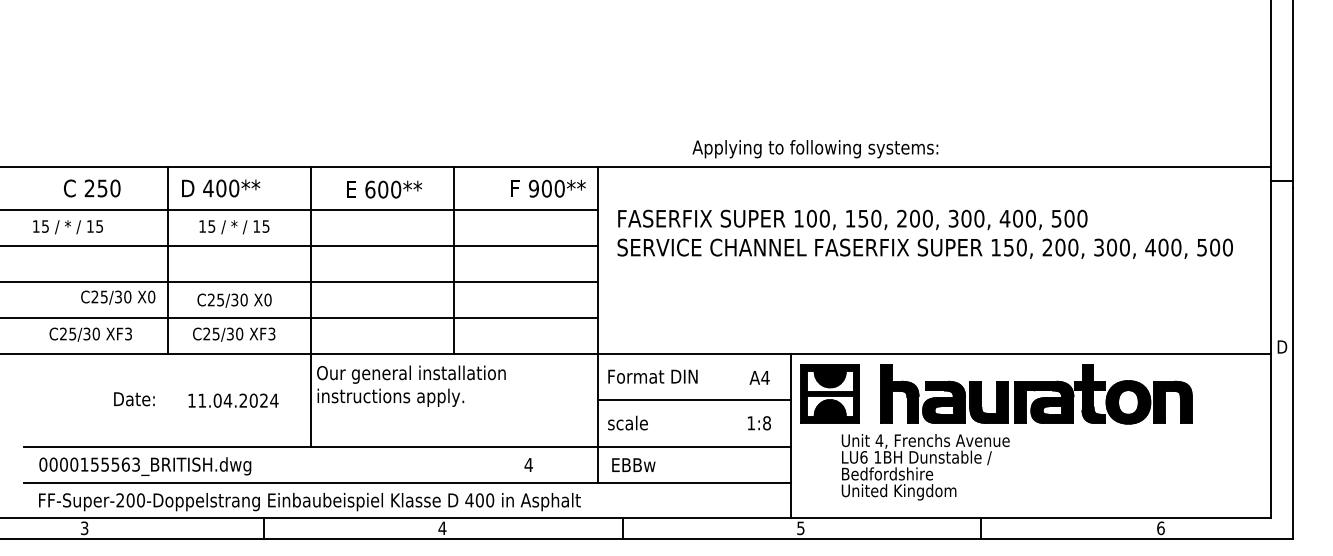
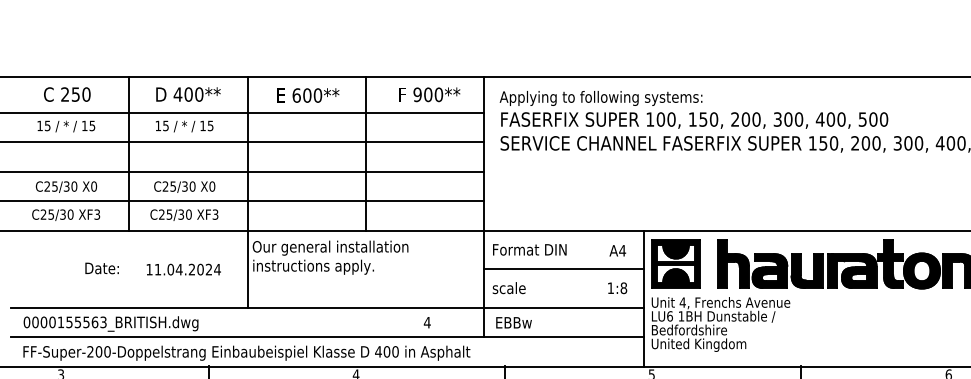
text: (815, 149) -> (601, 98), moved
text: (221, 188) -> (188, 94), moved
text: (548, 188) -> (429, 94), moved
text: (67, 227) -> (65, 126), moved
text: (118, 297) -> (66, 186), moved
text: (925, 467) -> (720, 324), moved

